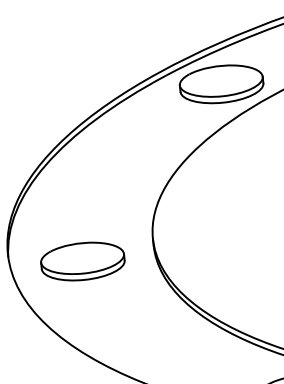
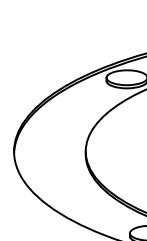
part: (83, 262) -> (50, 159), removed

